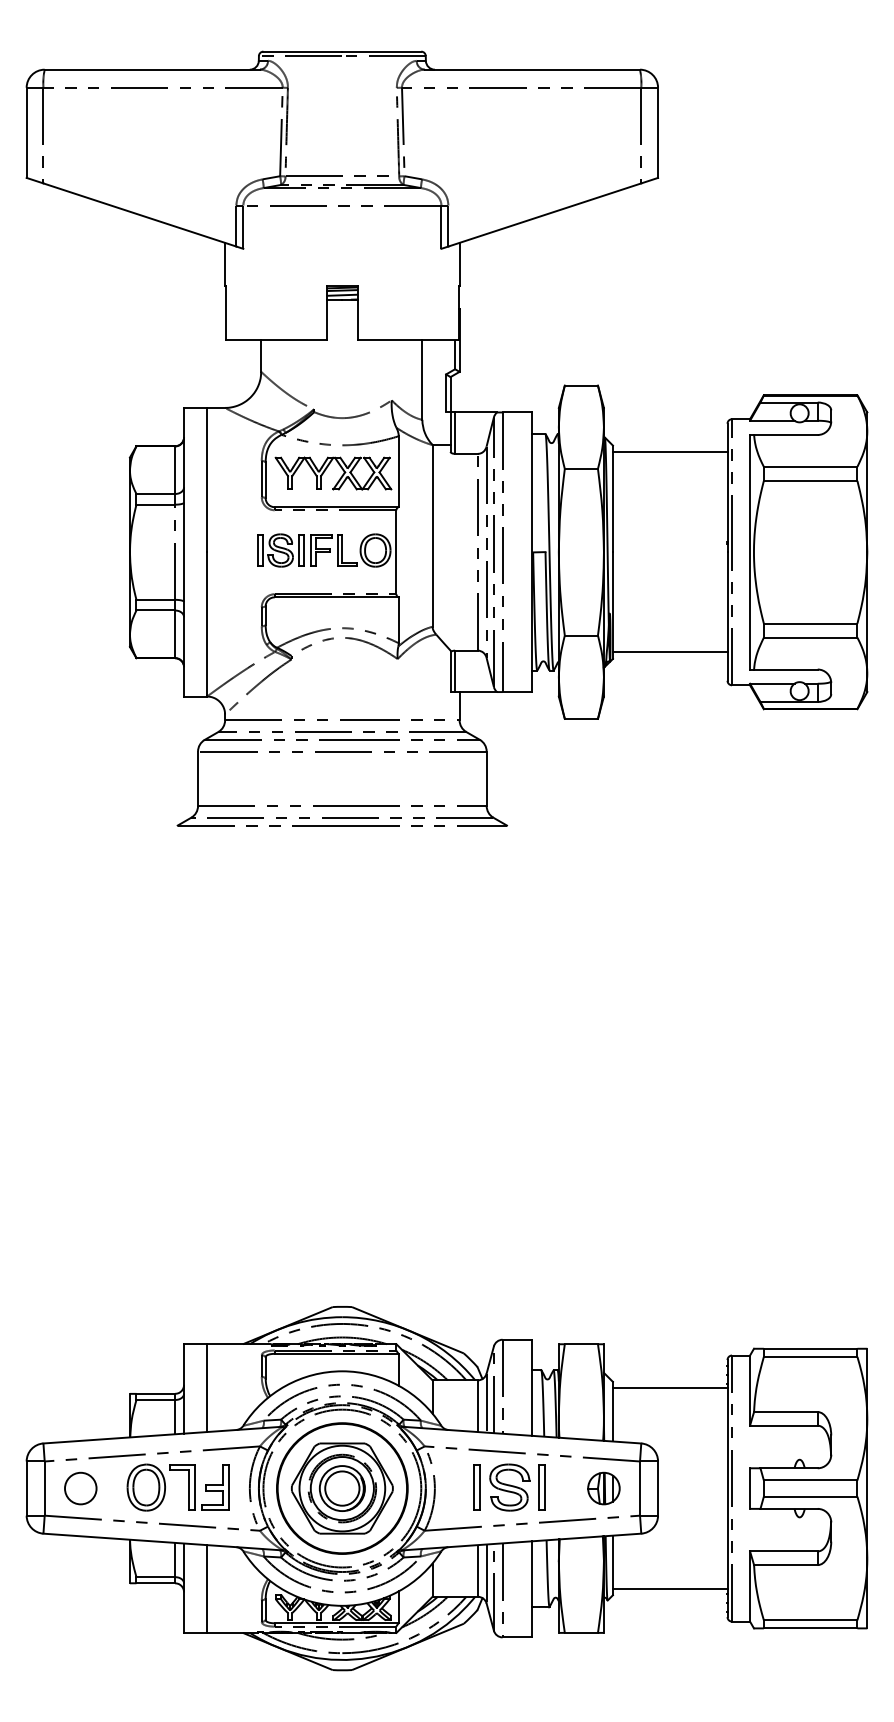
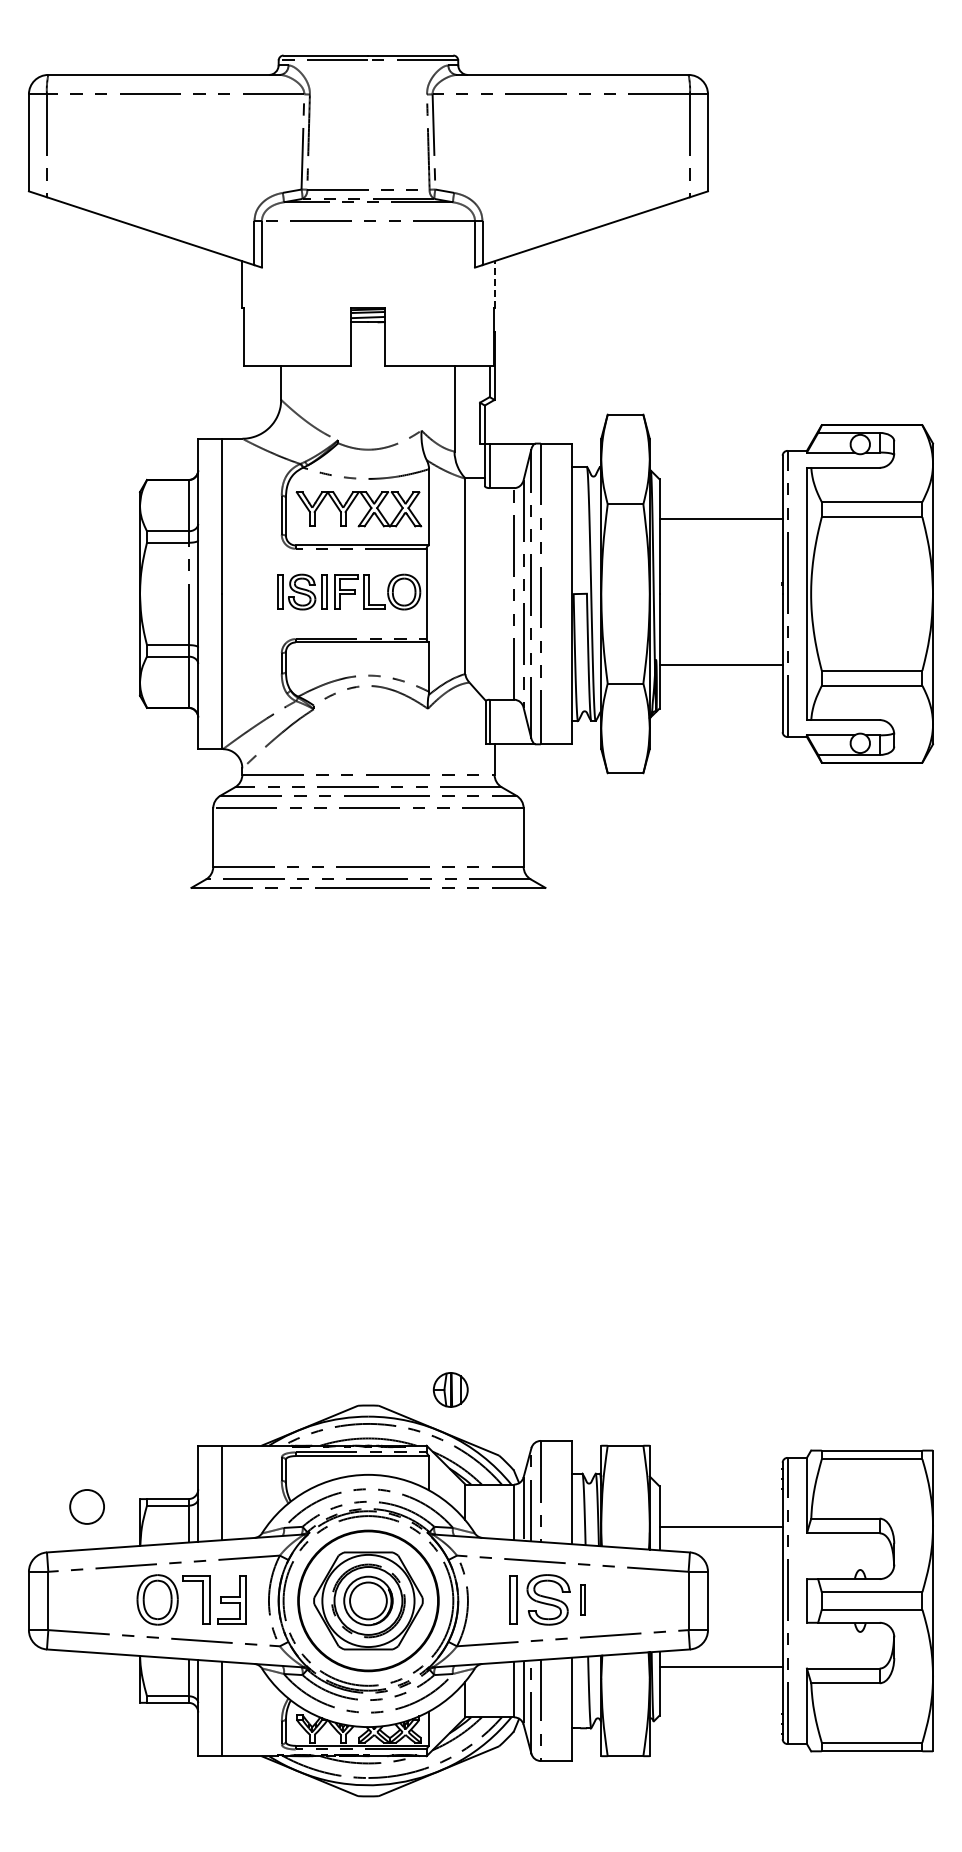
line: (459, 264) -> (494, 284), solid -> dashed
line: (669, 452) -> (720, 519), moved
line: (669, 652) -> (720, 664), moved
line: (669, 1388) -> (720, 1527), moved
part: (542, 1487) -> (583, 1599), size x0.6
circle: (80, 1488) -> (86, 1506), moved
part: (603, 1488) -> (450, 1389), moved
line: (669, 1588) -> (720, 1666), moved

